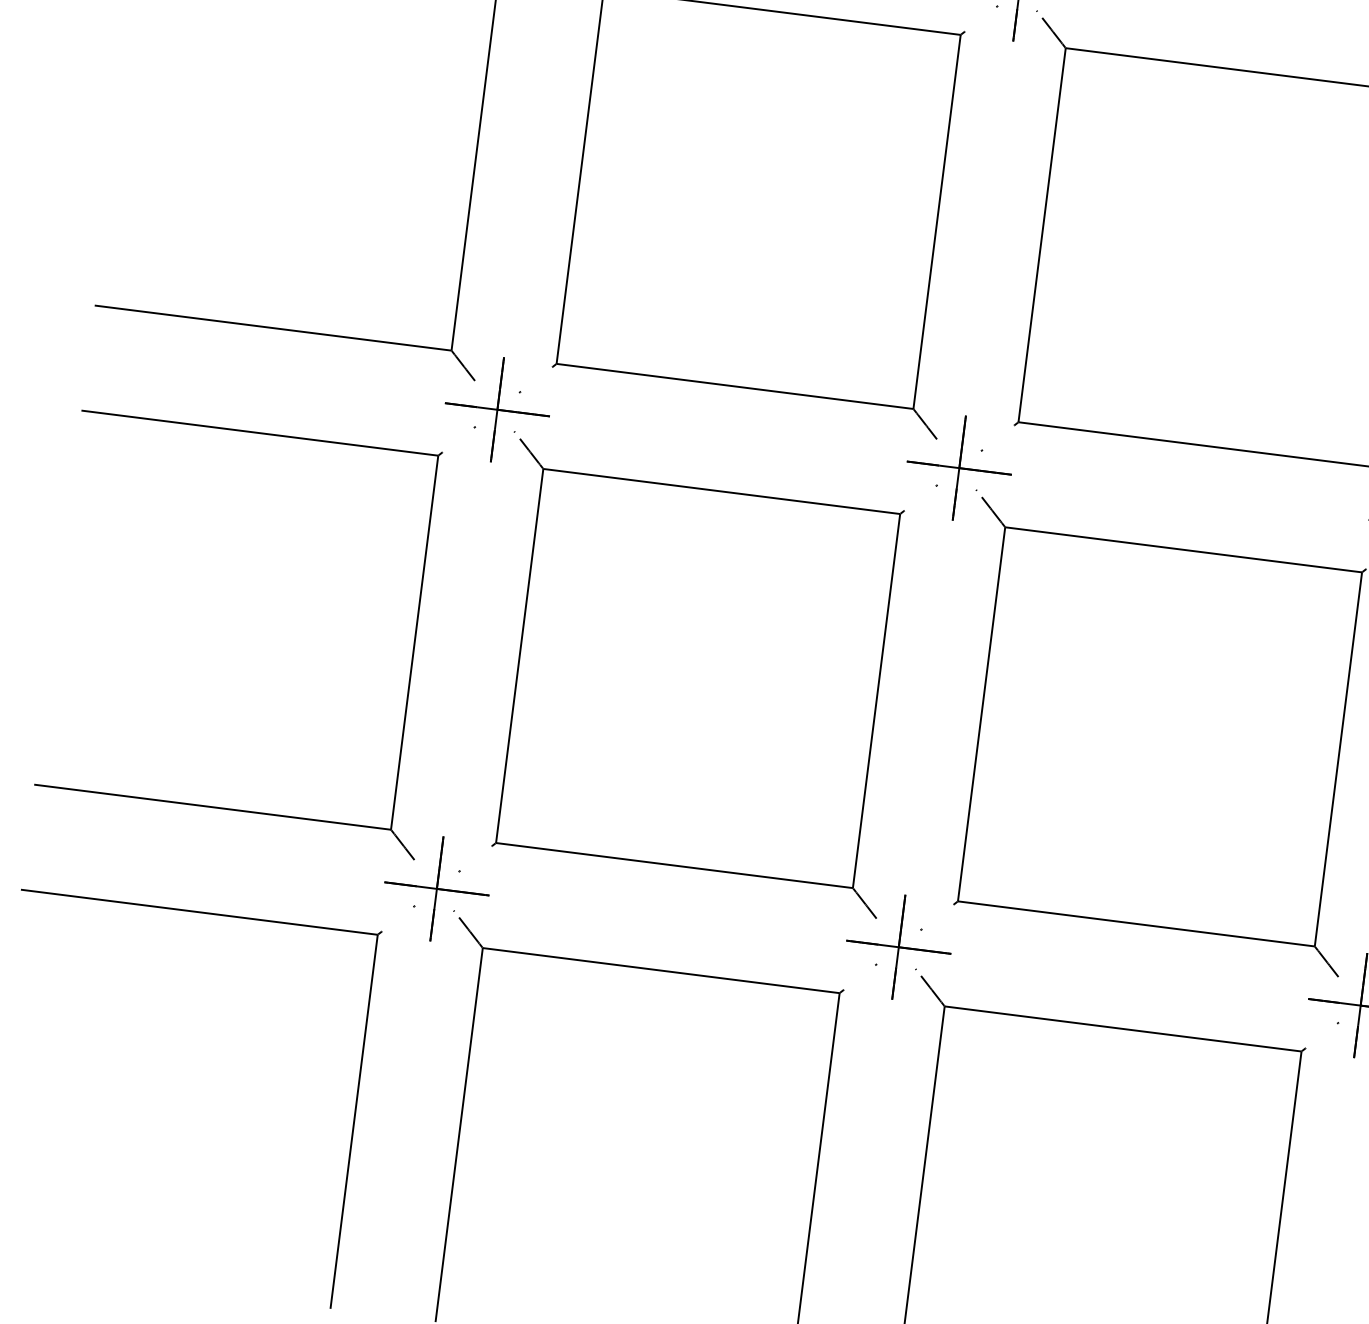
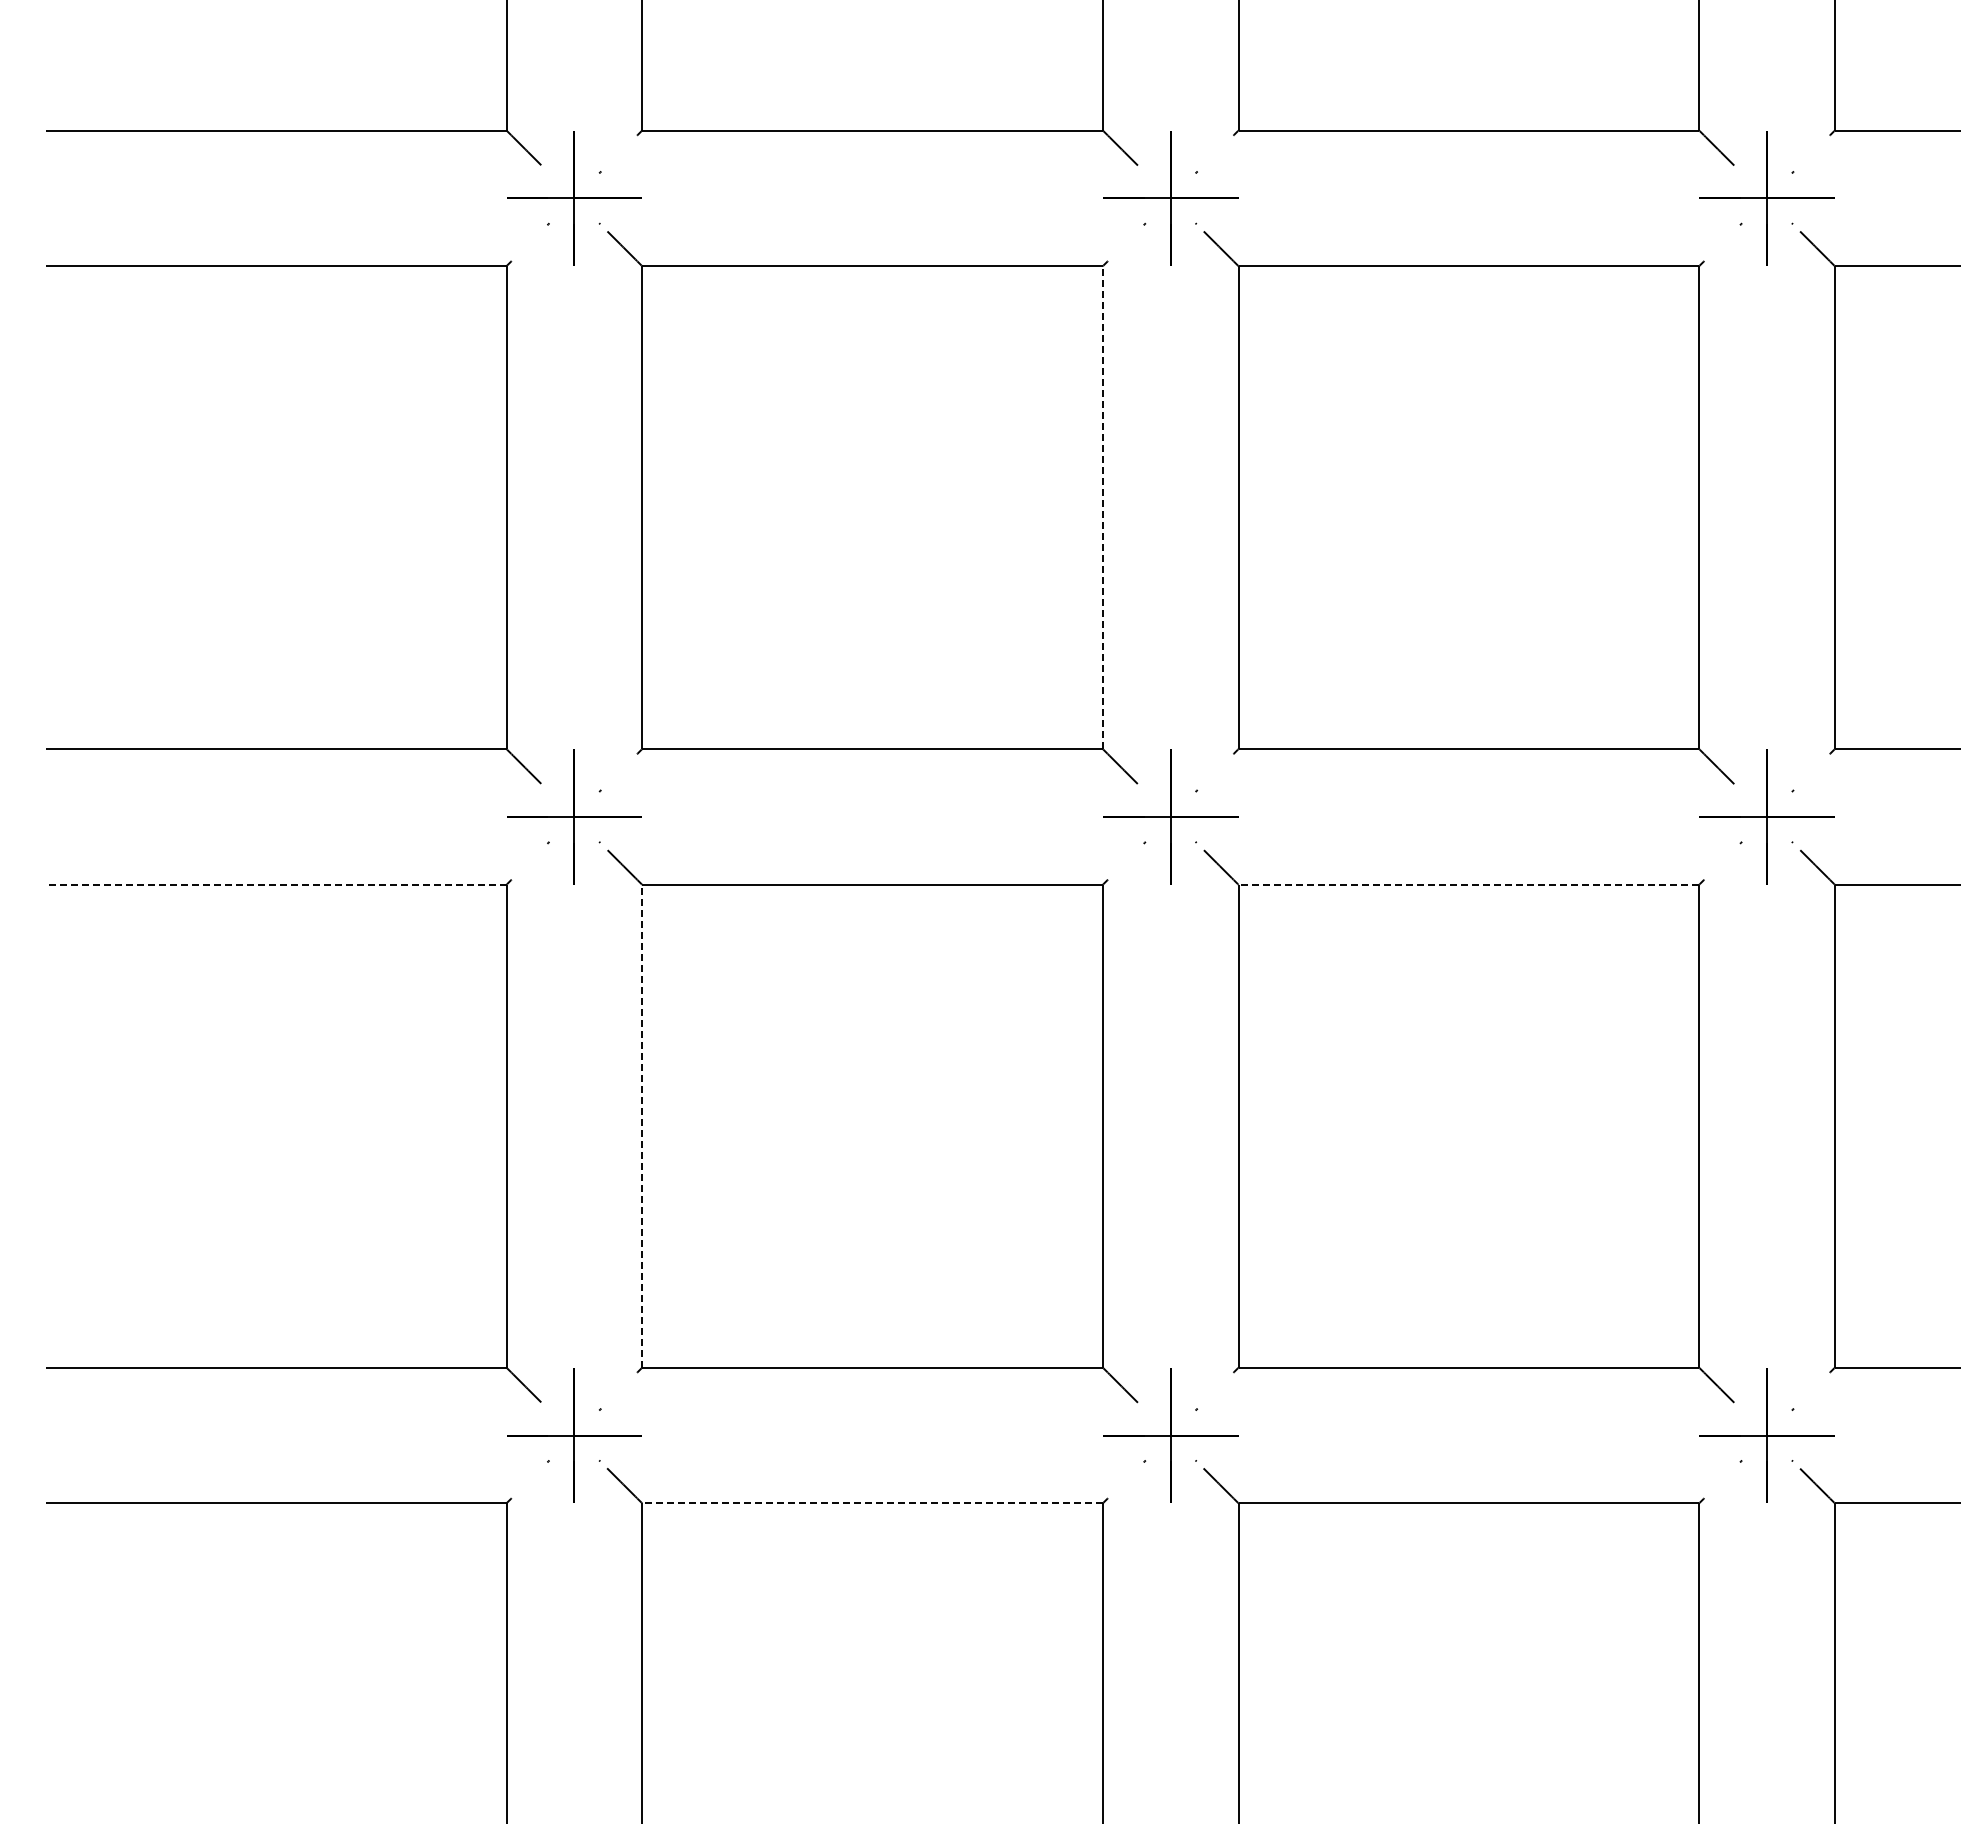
line: (936, 221) -> (1102, 507), solid -> dashed
line: (259, 432) -> (275, 884), solid -> dashed
line: (1183, 549) -> (1468, 884), solid -> dashed
line: (520, 655) -> (642, 1125), solid -> dashed
line: (661, 970) -> (872, 1503), solid -> dashed

